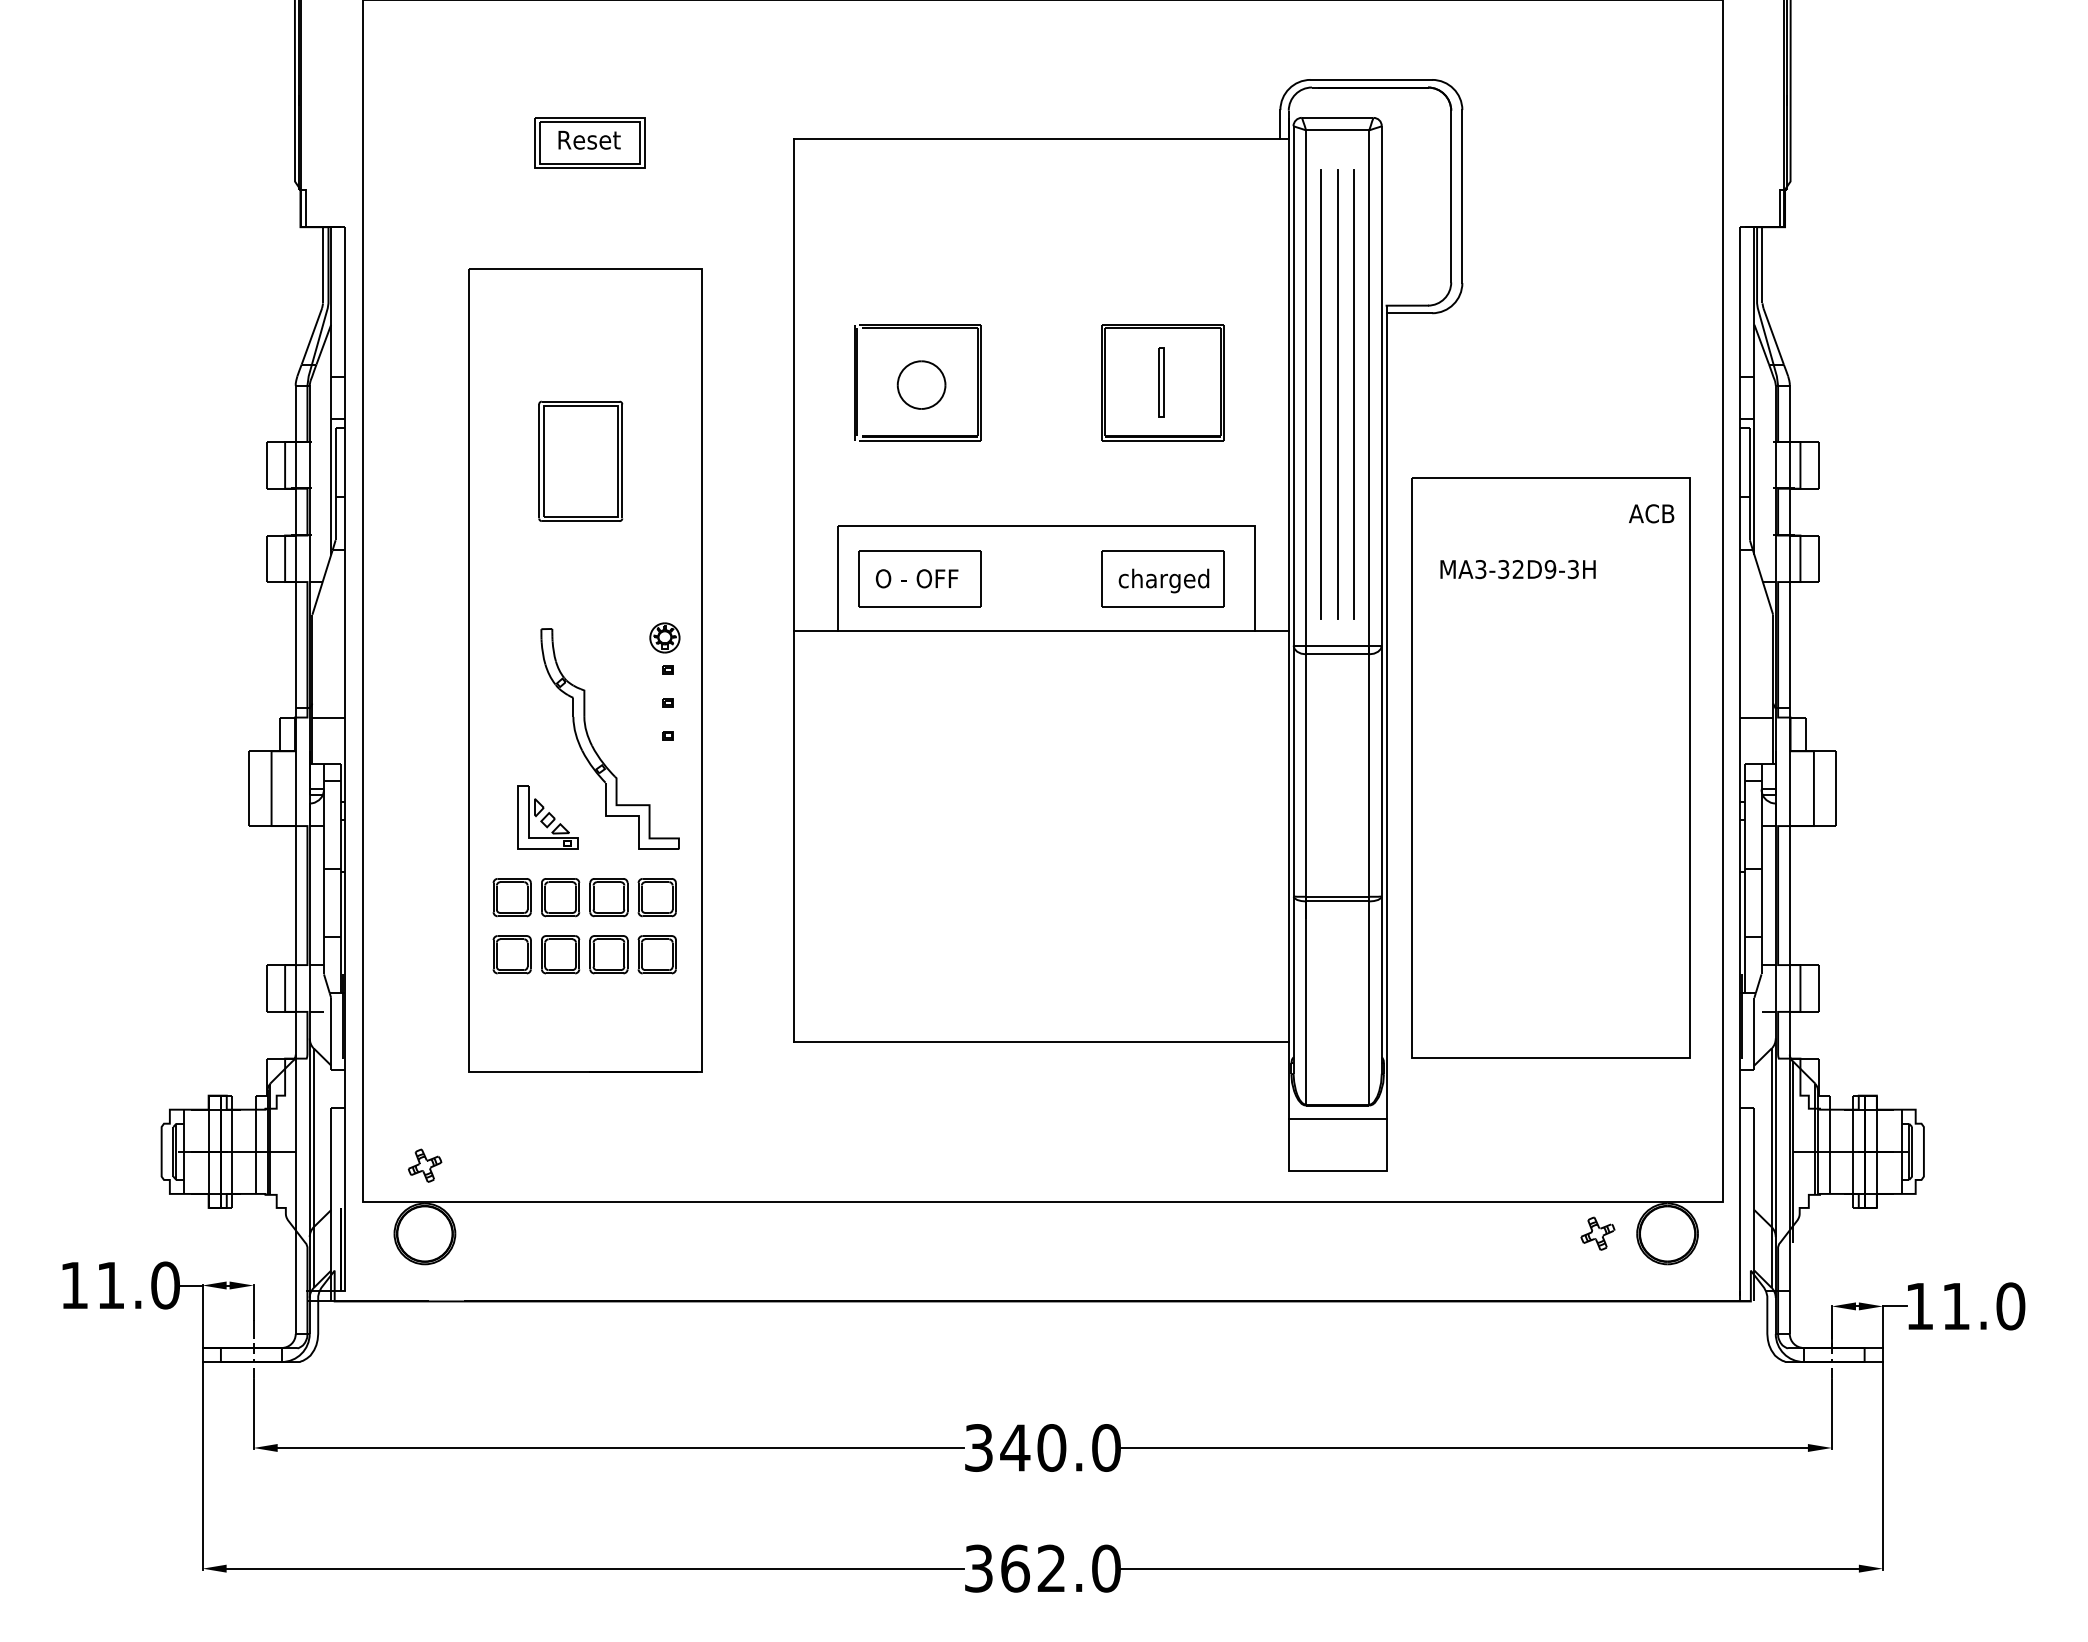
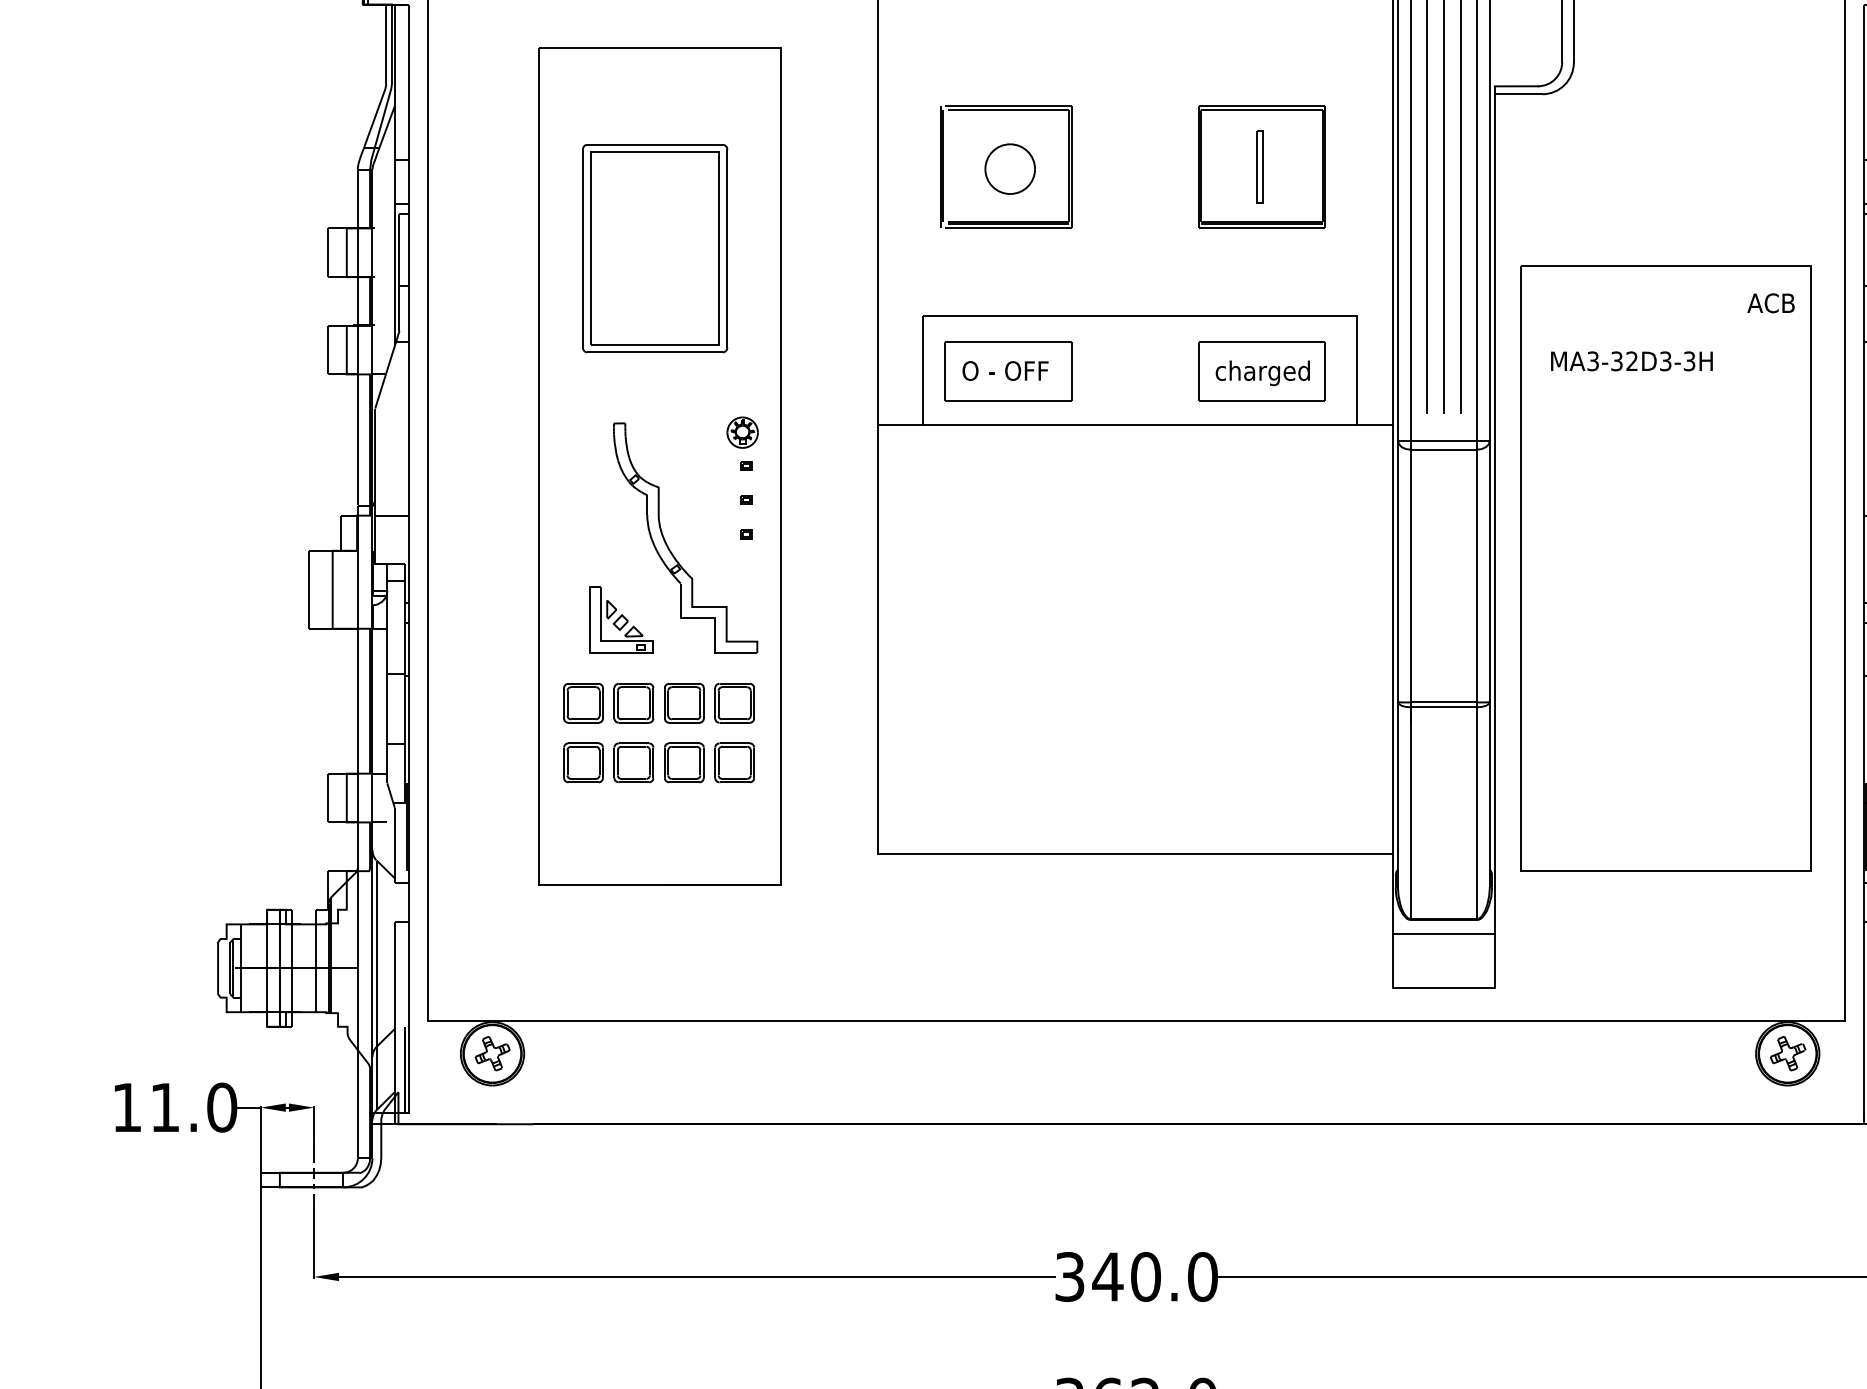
part: (580, 461) -> (654, 248), size x1.67
text: (1550, 569) -> (1665, 361), MA3-32D9-3H -> MA3-32D3-3H
part: (424, 1165) -> (492, 1053), moved
part: (1597, 1233) -> (1787, 1053), moved

